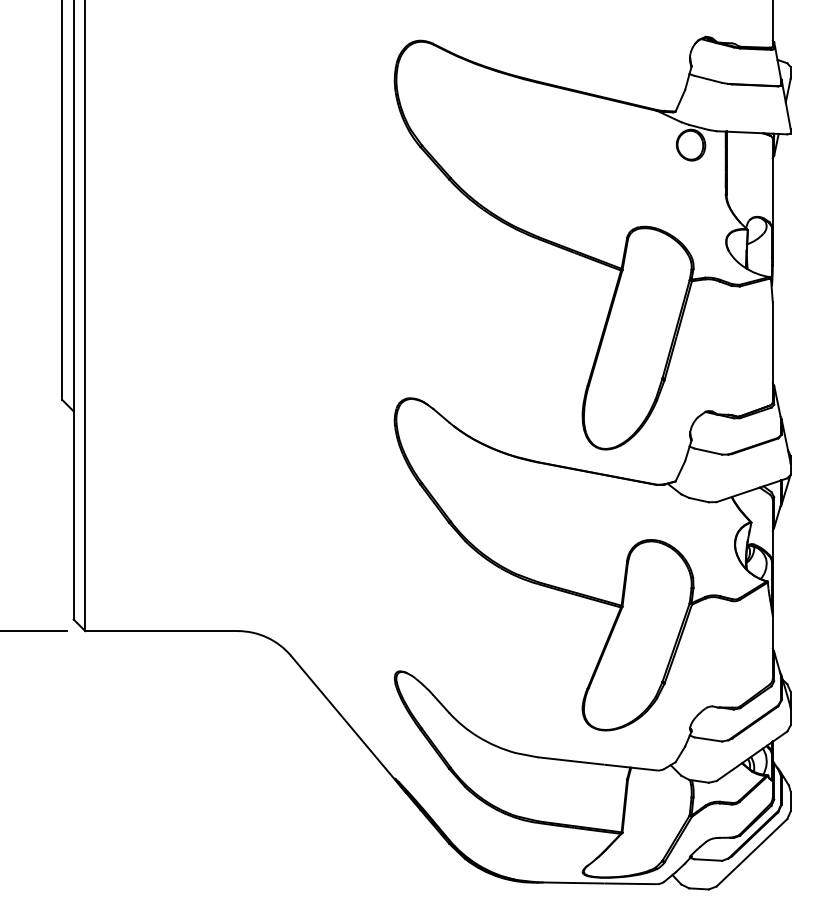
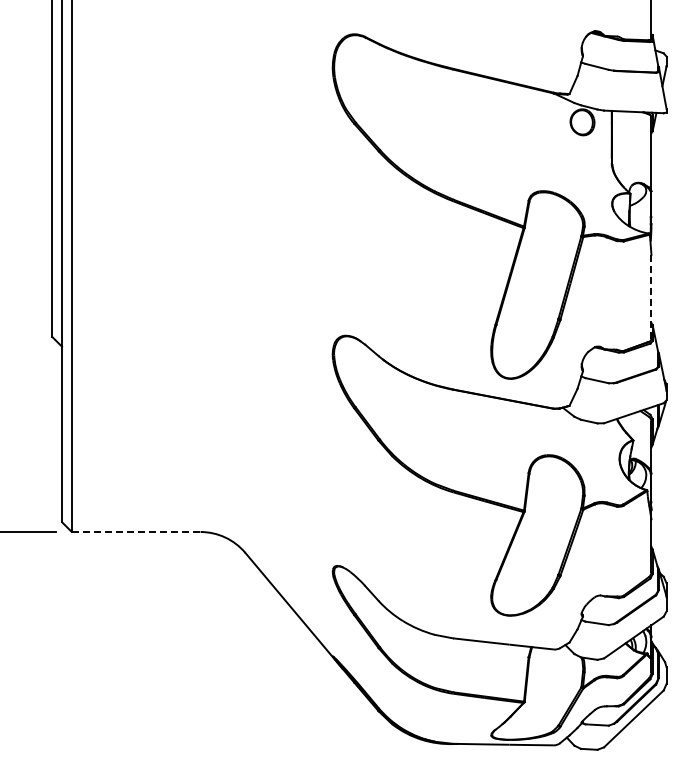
line: (772, 351) -> (651, 296), solid -> dashed
line: (161, 631) -> (136, 532), solid -> dashed

